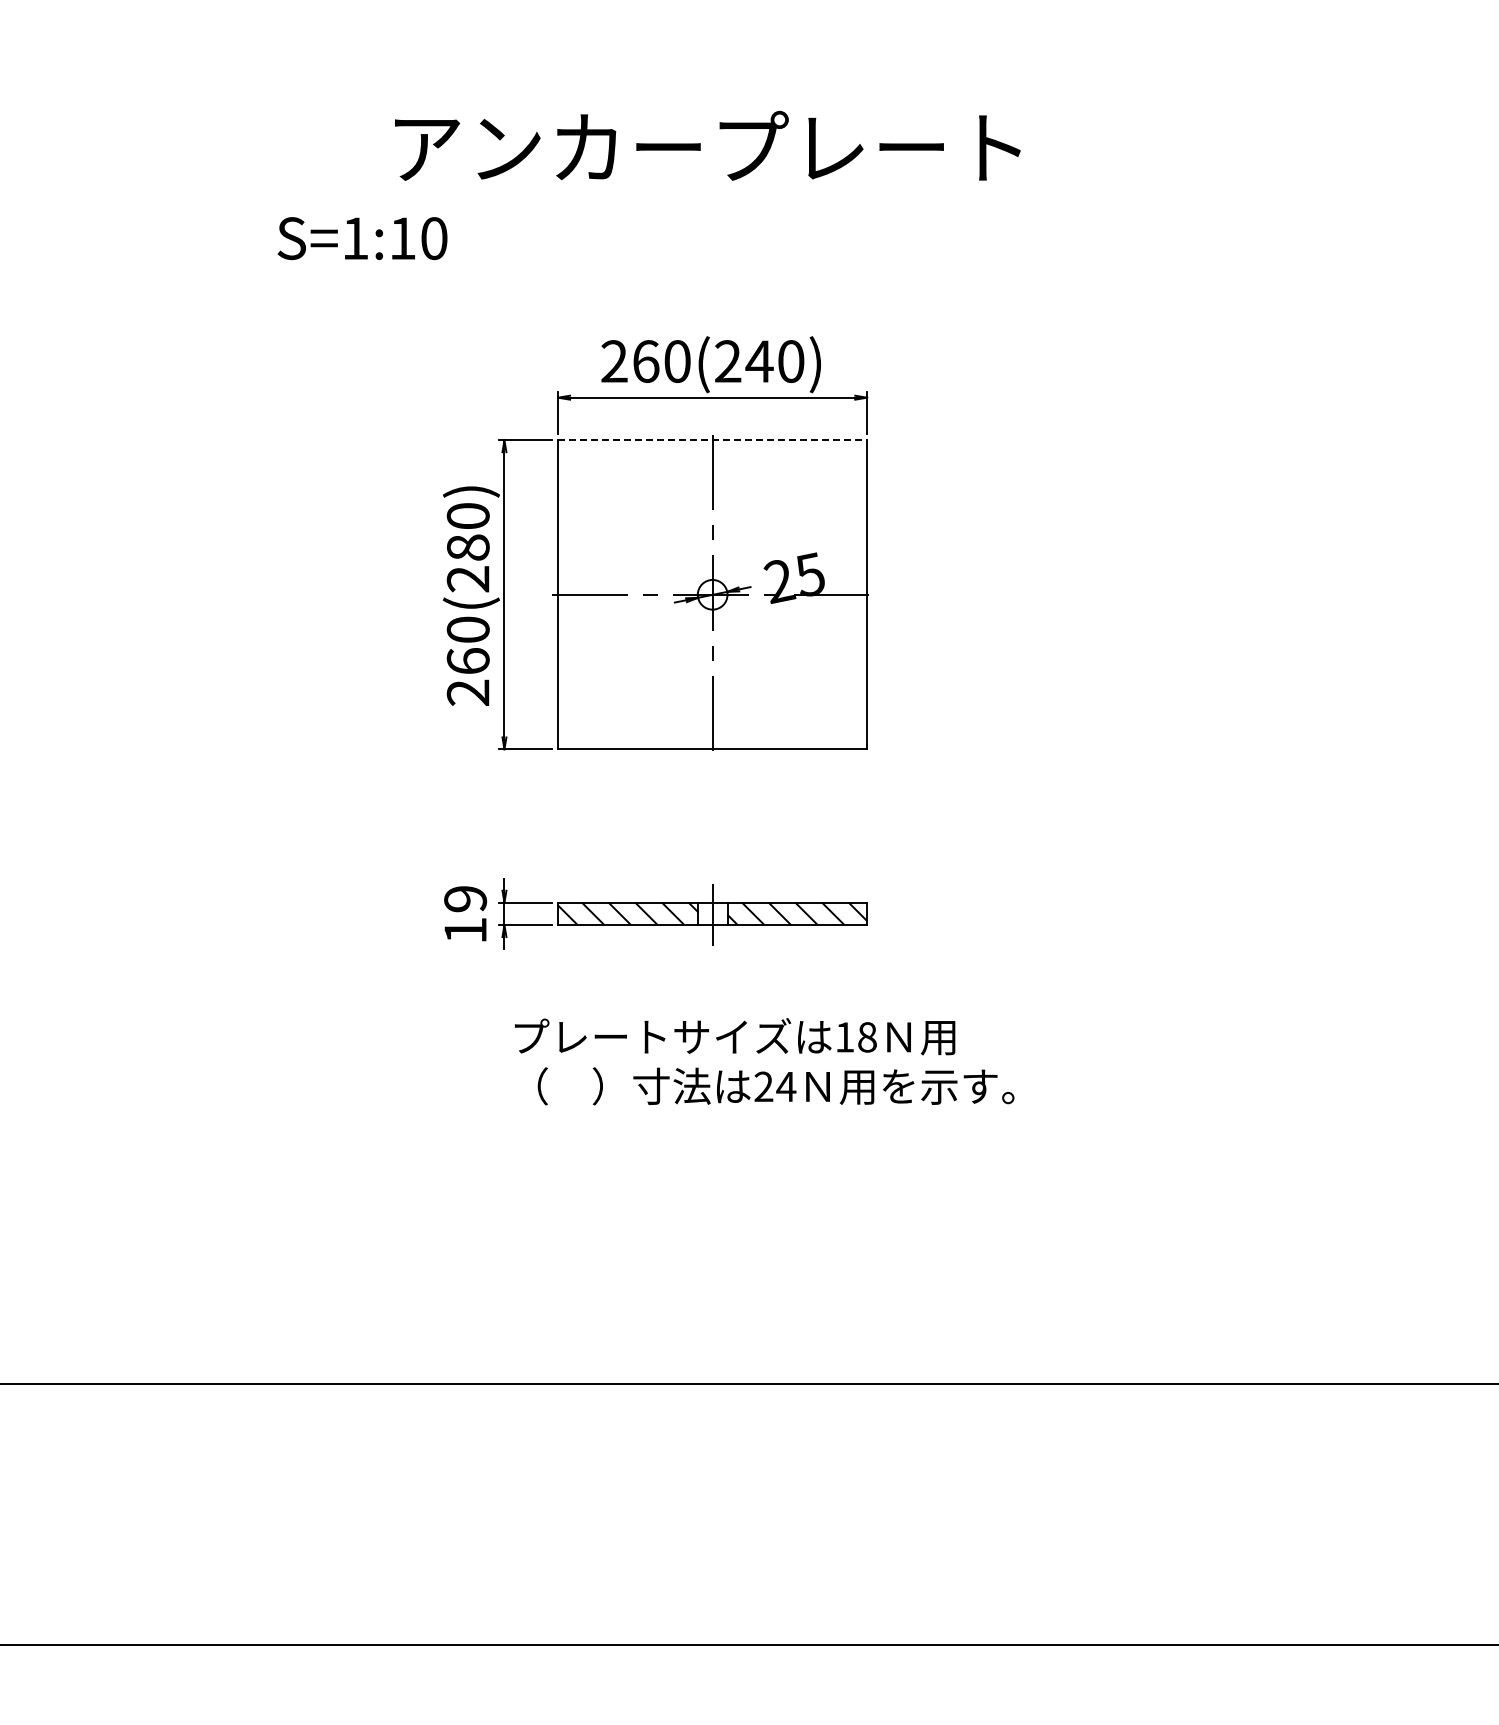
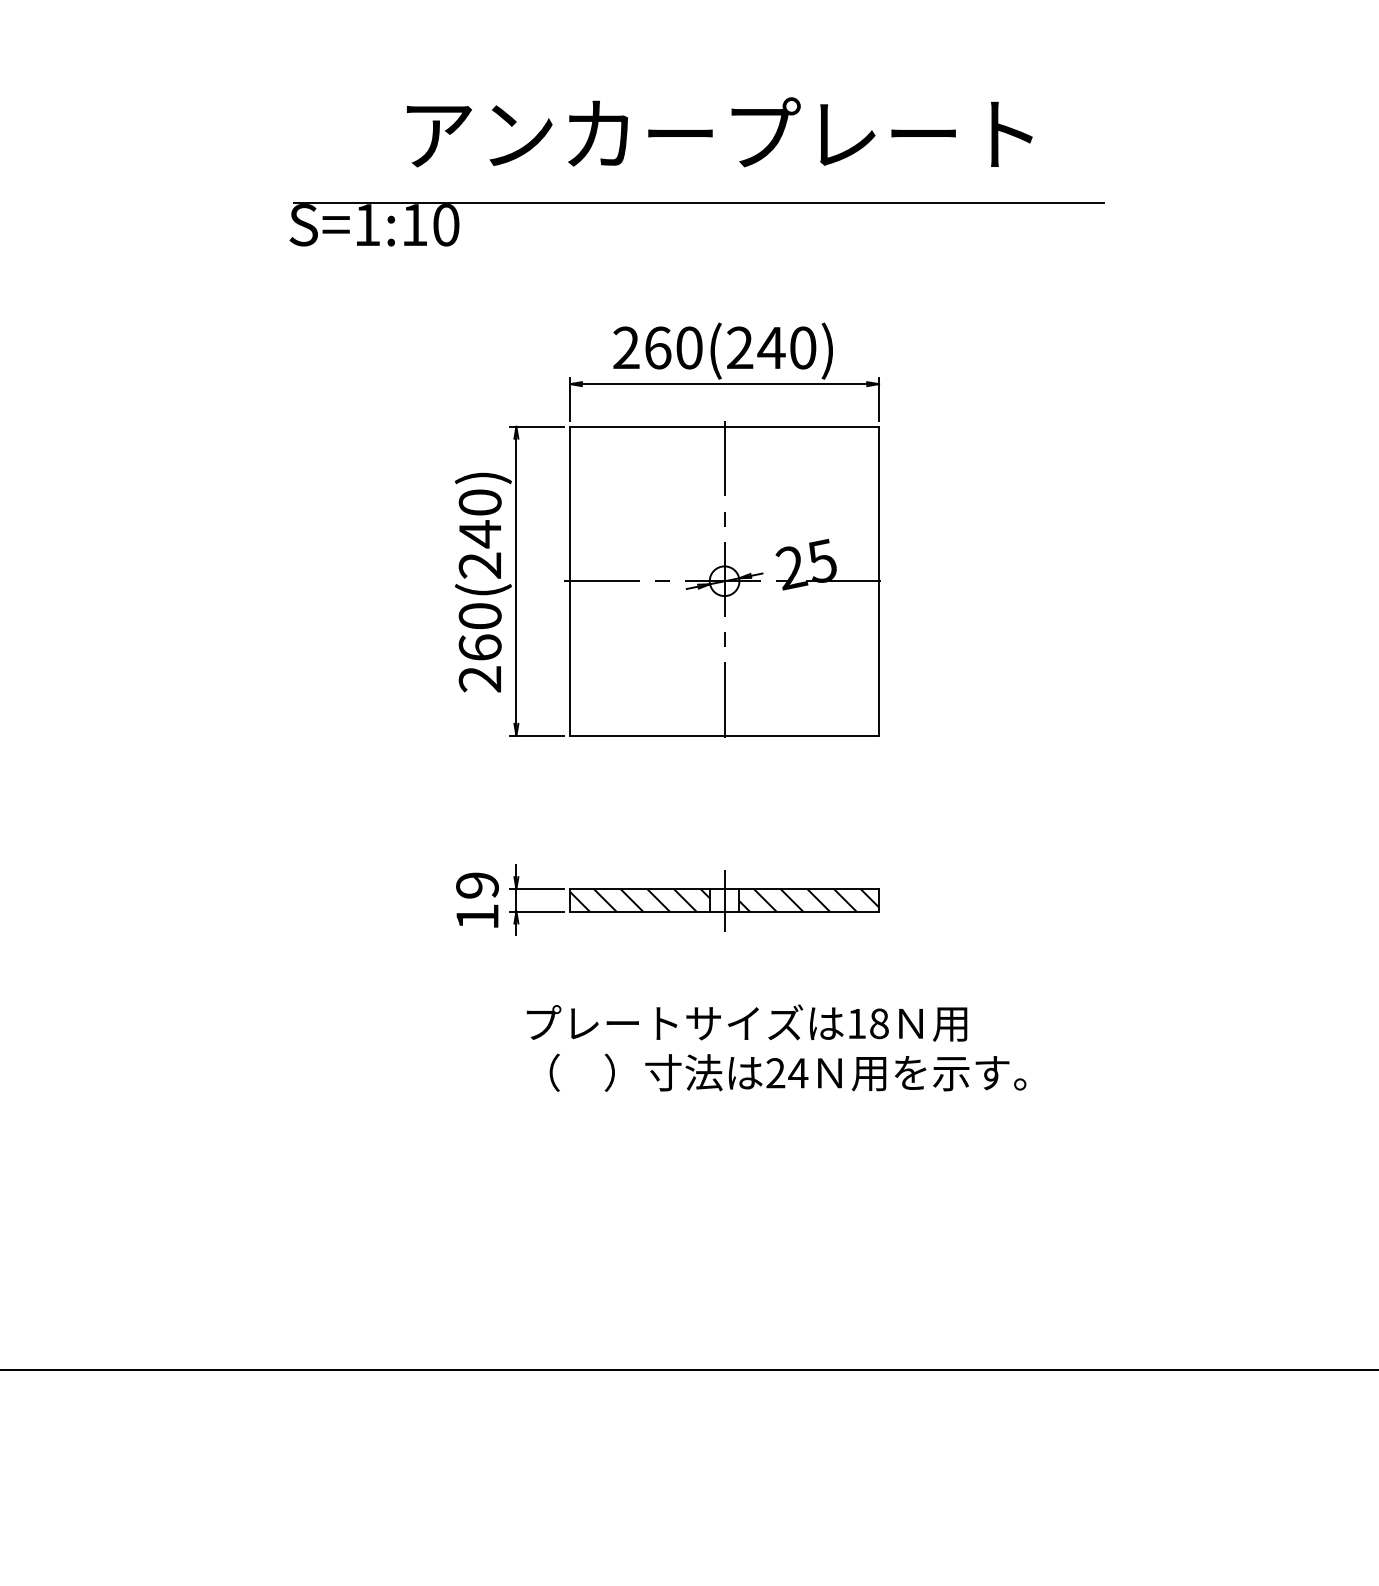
line: (686, 216) -> (698, 202), added
line: (713, 440) -> (725, 426), dashed -> solid
text: (468, 547) -> (480, 533), 260(280) -> 260(240)

